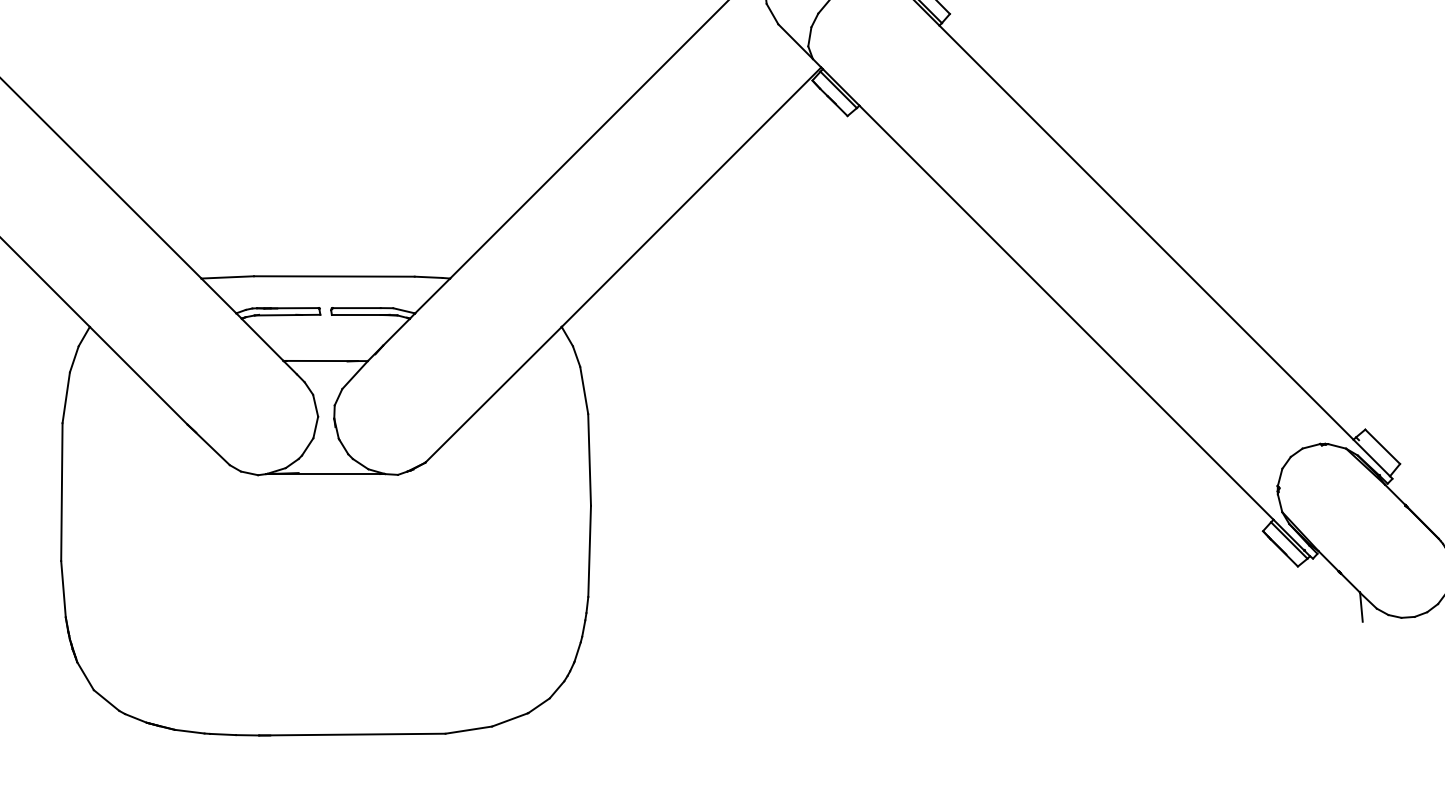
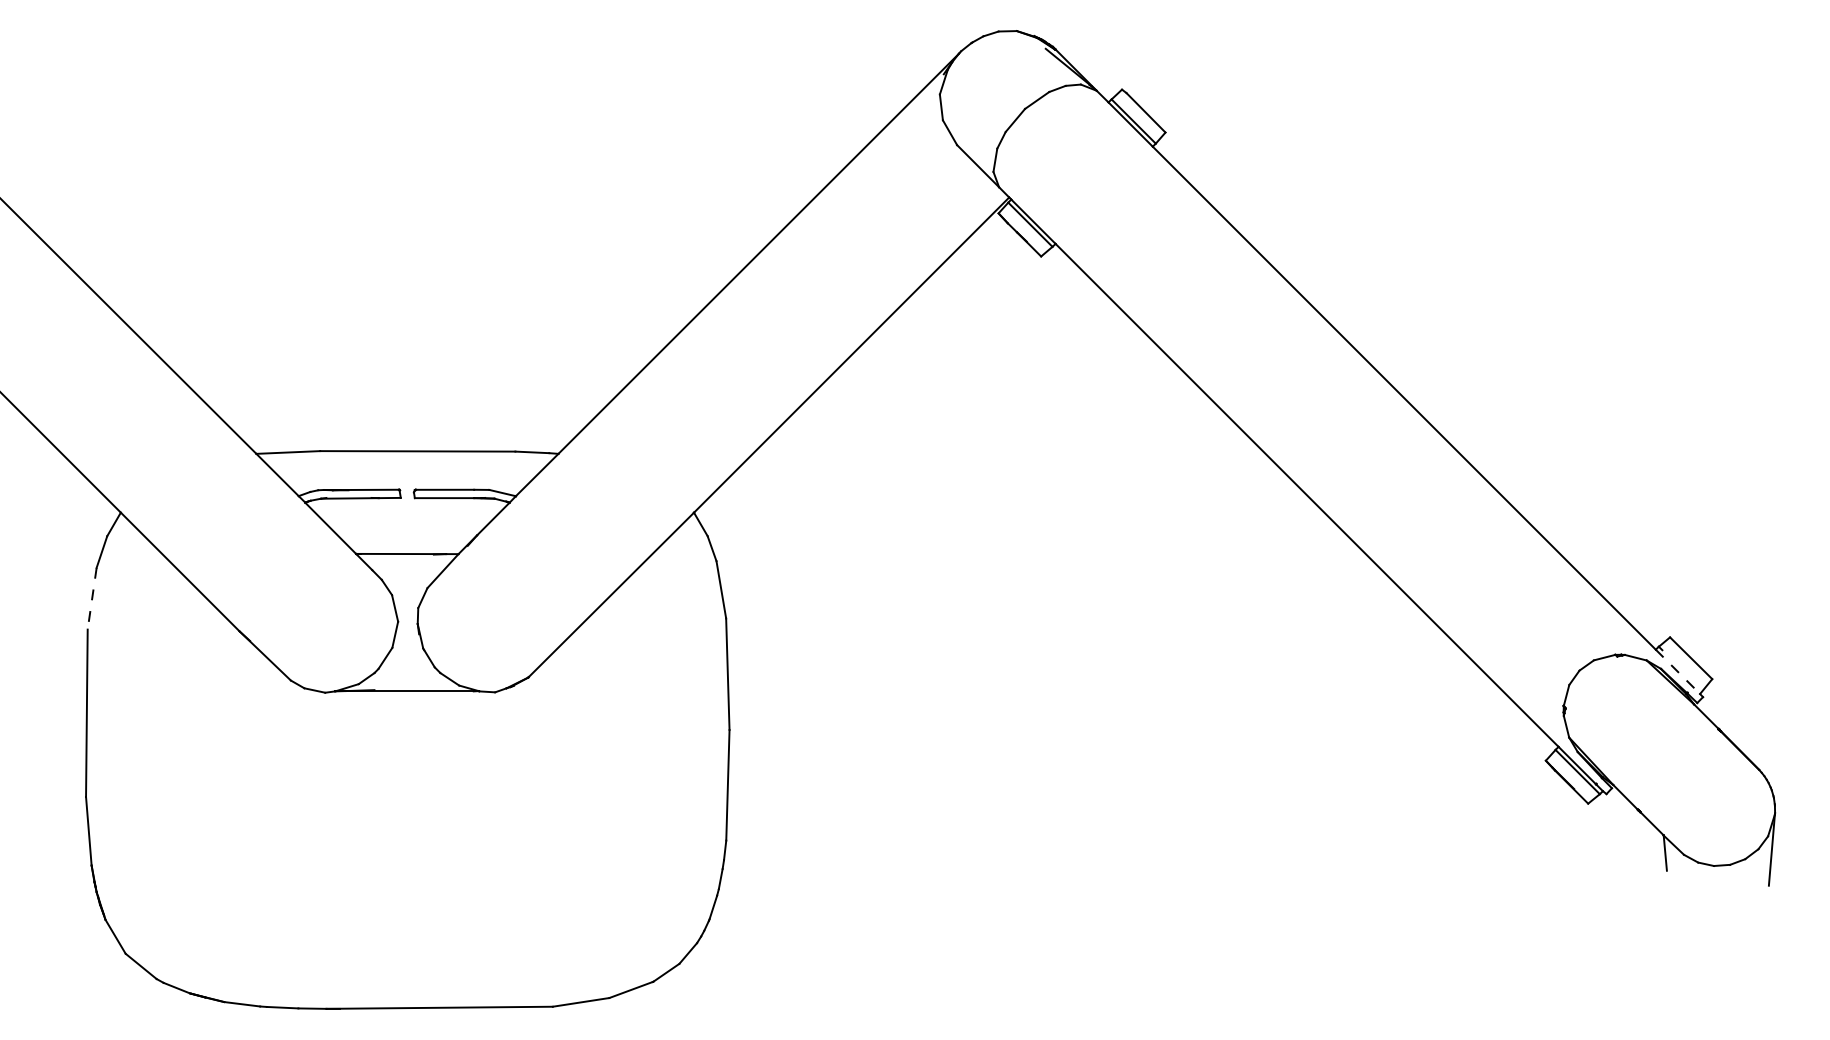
line: (66, 398) -> (92, 599), solid -> dashed
line: (1372, 458) -> (1678, 672), solid -> dashed

